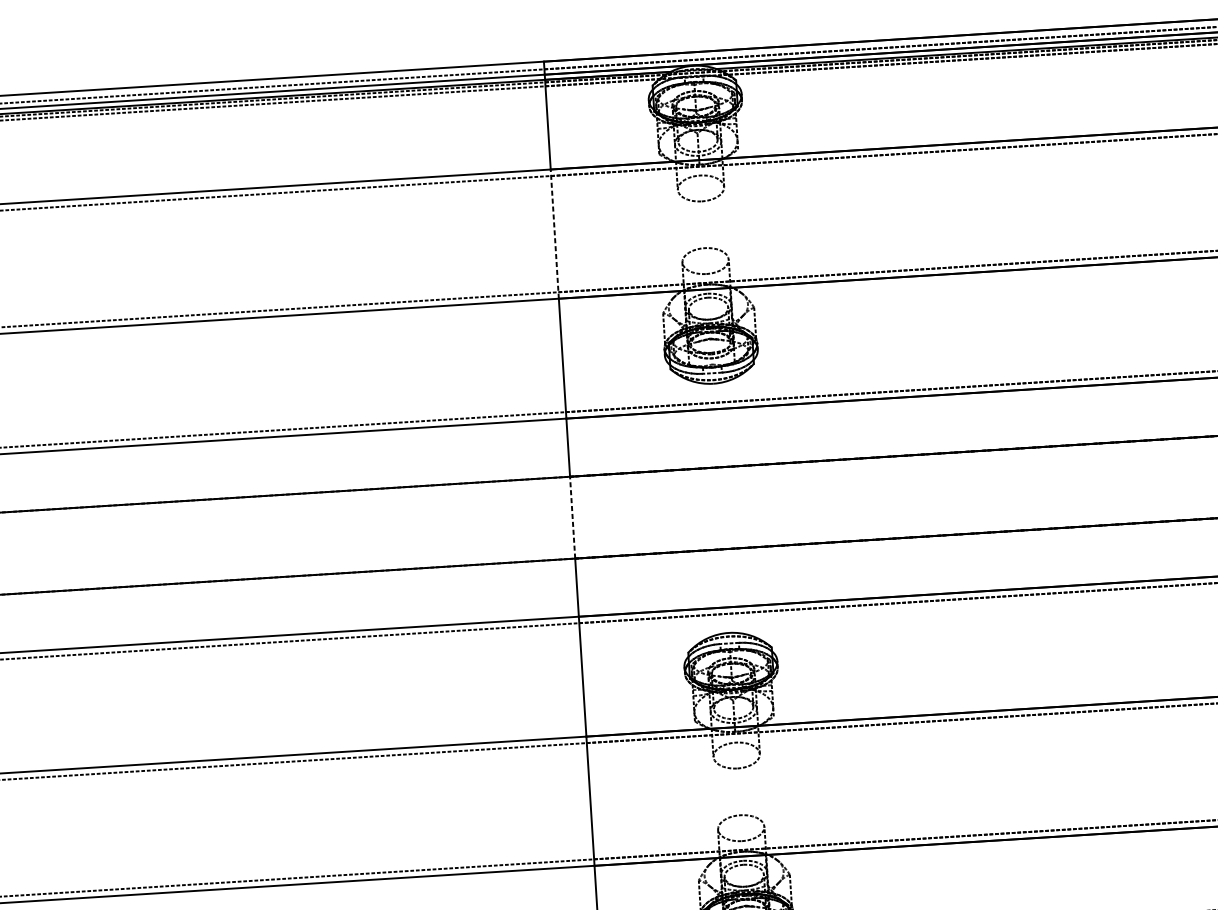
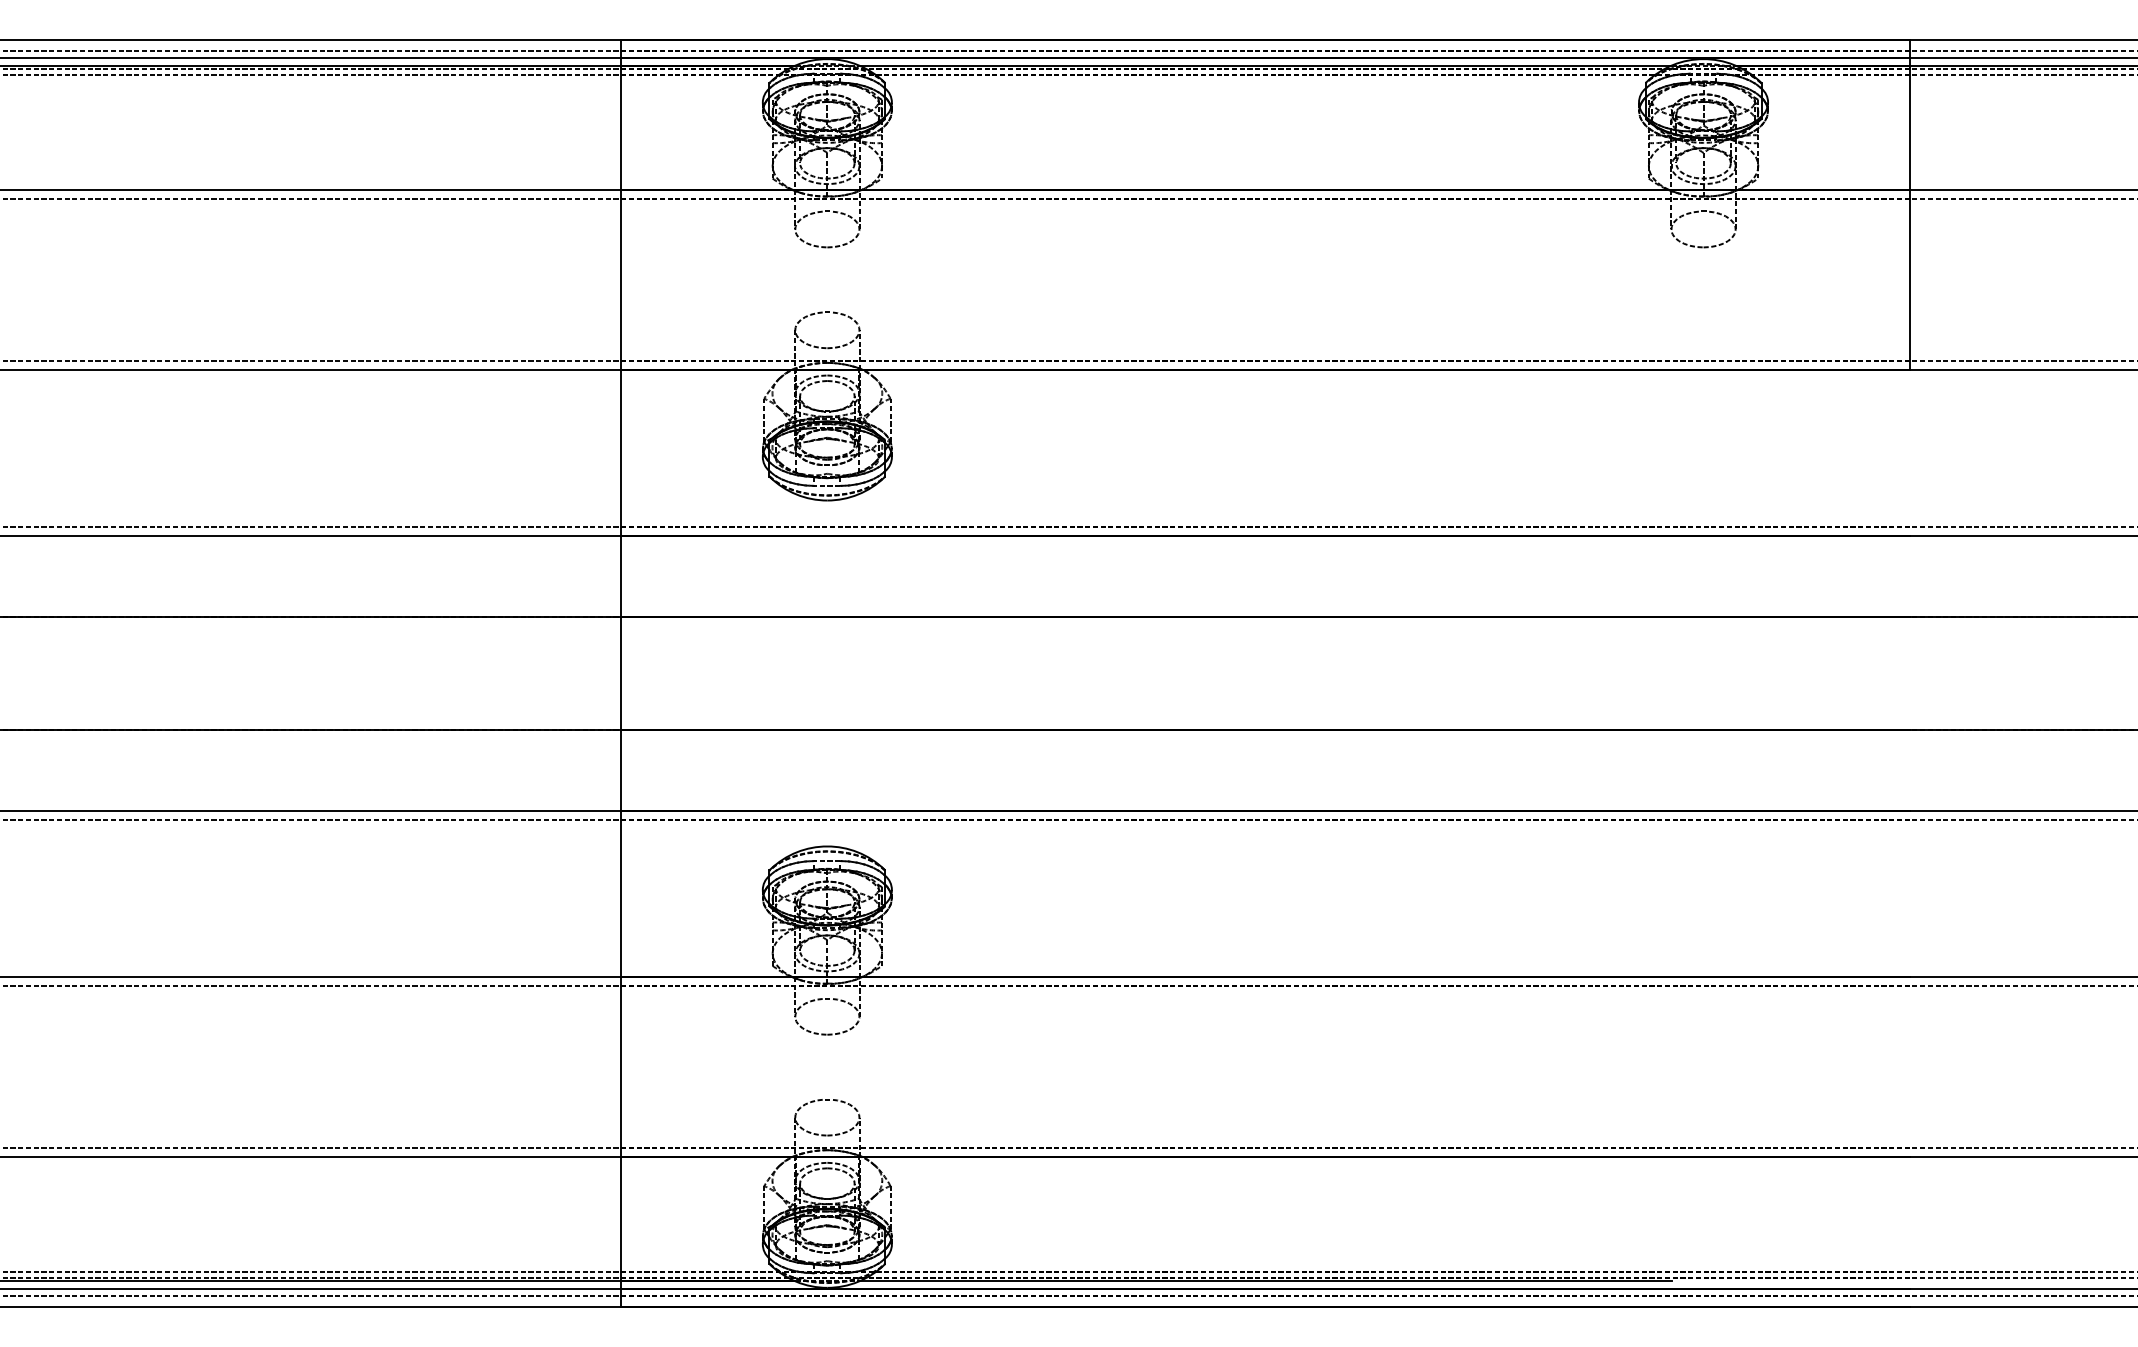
line: (554, 233) -> (621, 279), dashed -> solid
line: (572, 517) -> (621, 673), dashed -> solid

